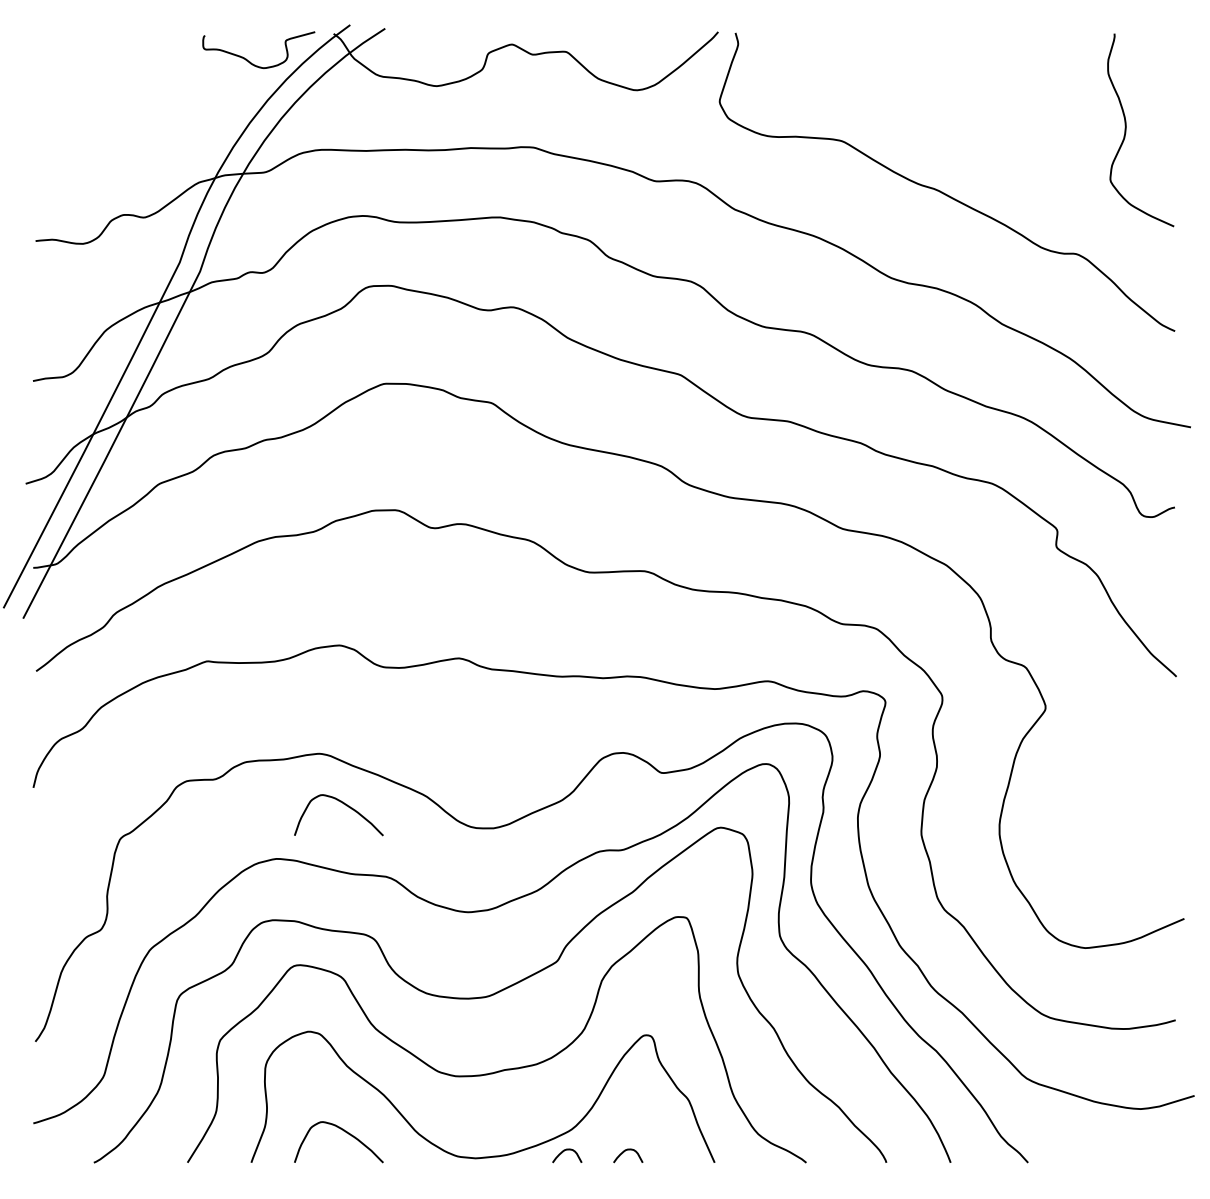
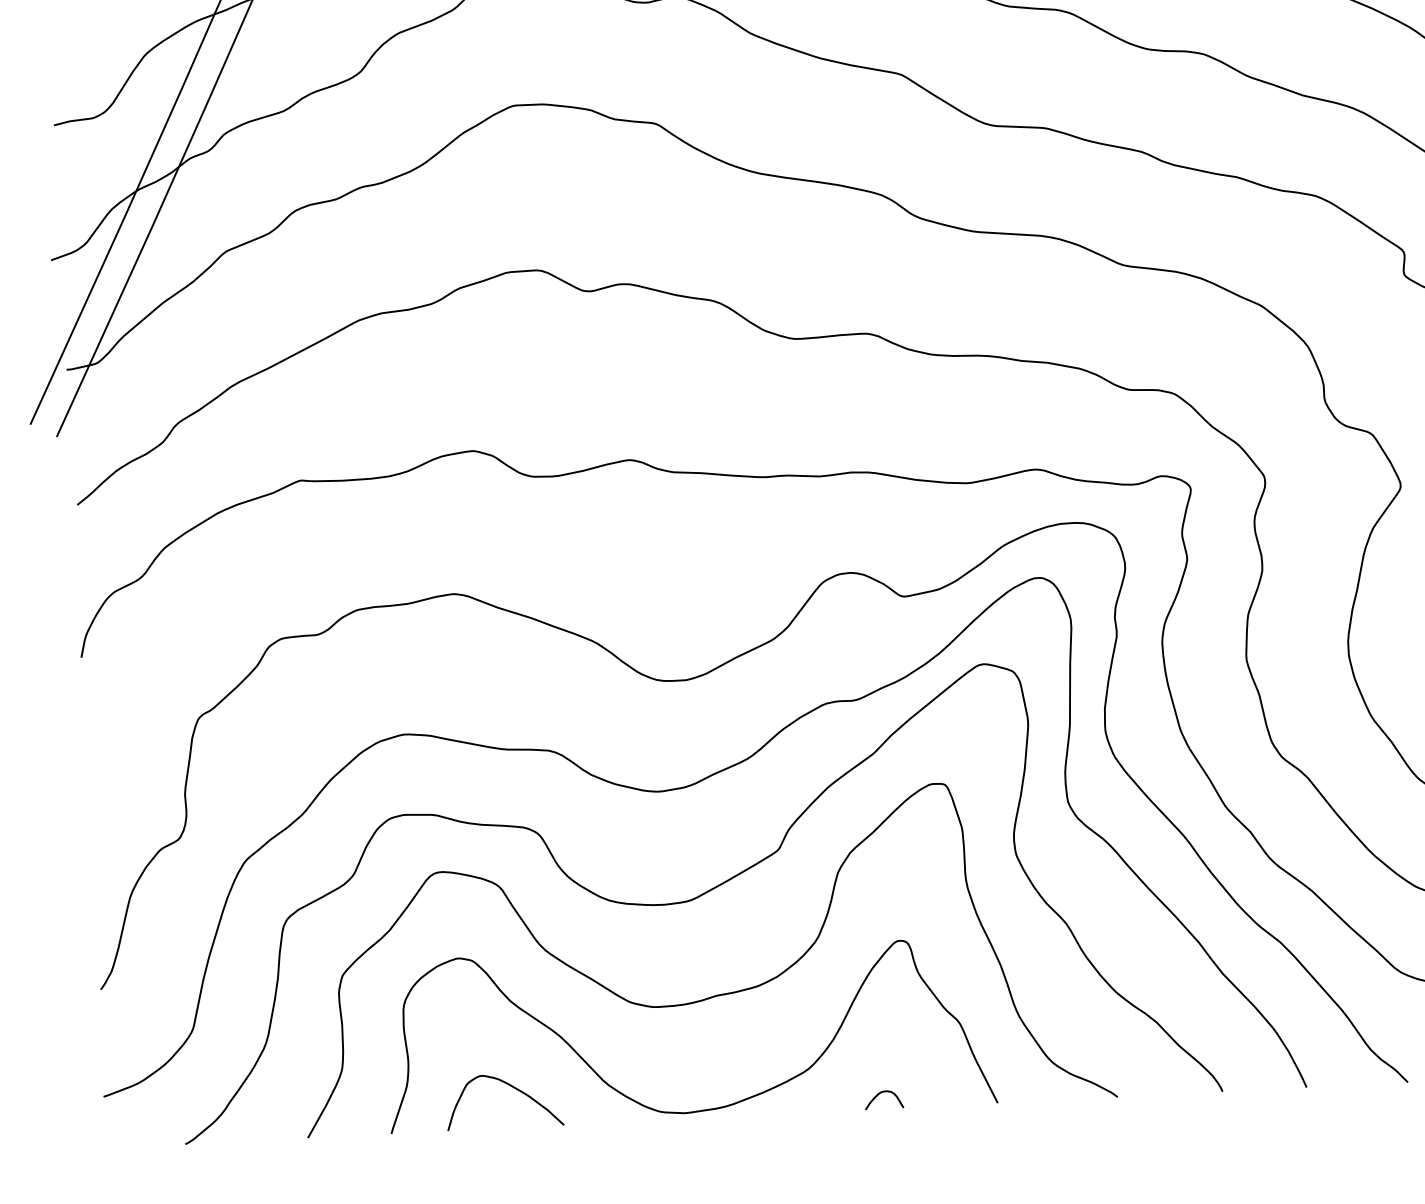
curve: (346, 806) -> (492, 661), removed
curve: (567, 1150) -> (804, 1096), removed

